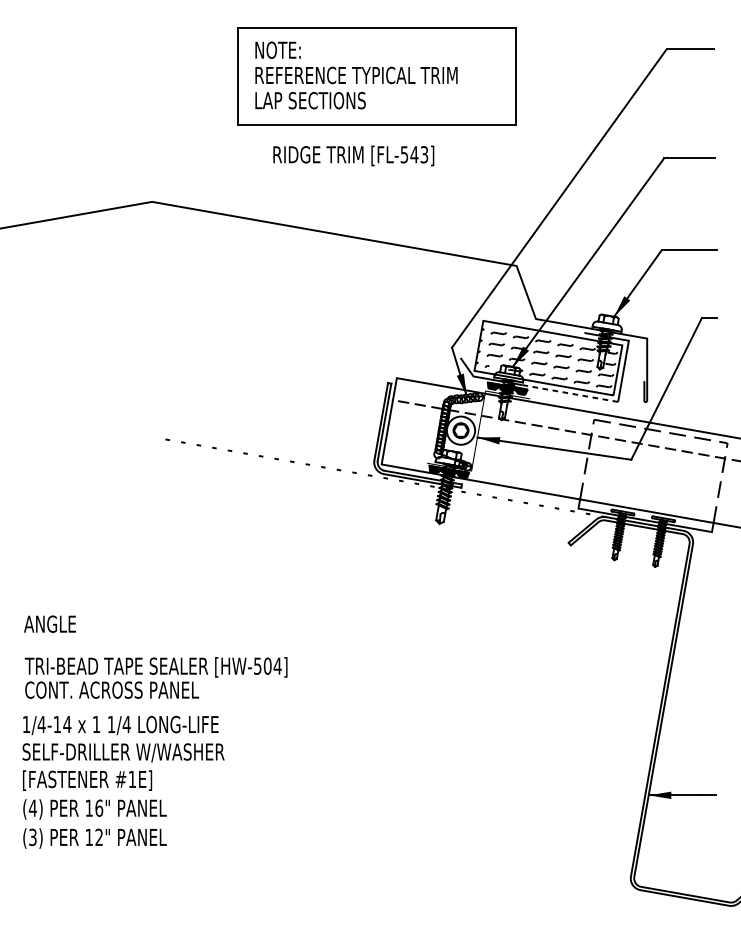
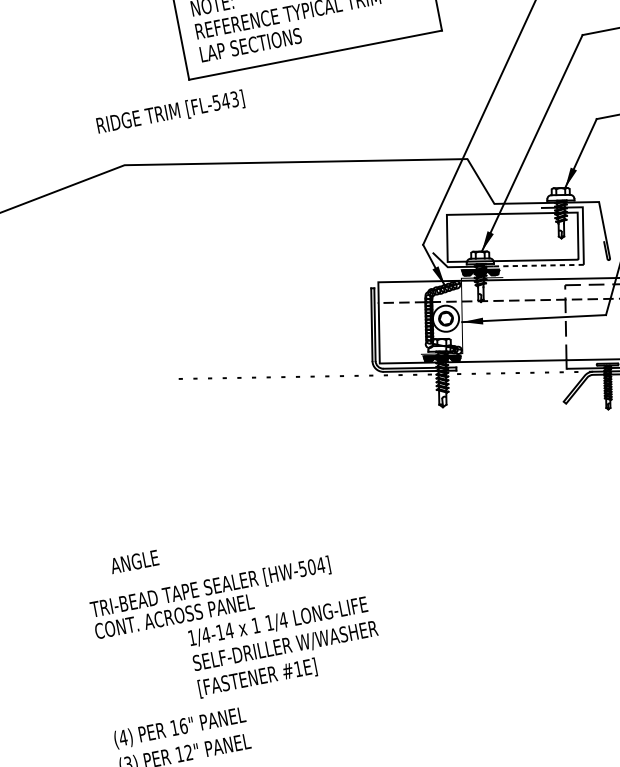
text: (353, 155) -> (170, 112), moved
hatch: (546, 354) -> (510, 234), removed
text: (49, 623) -> (133, 561), moved
text: (123, 752) -> (285, 646), moved

